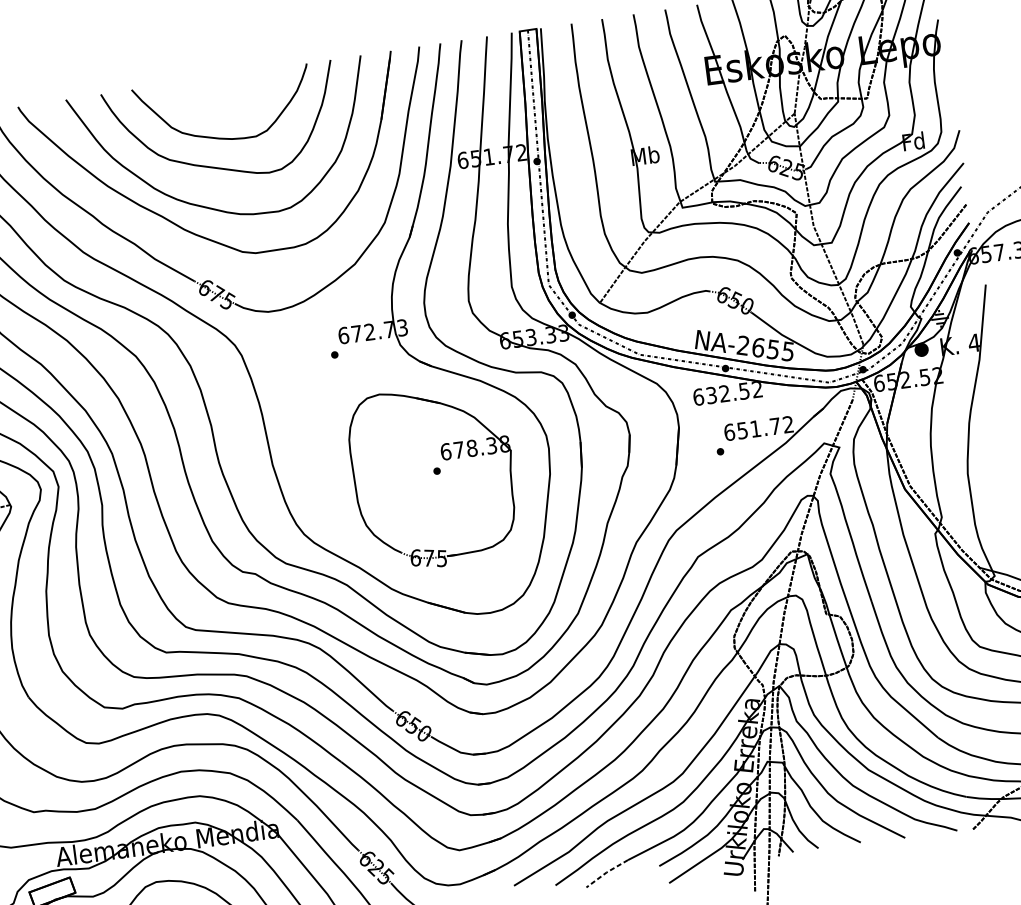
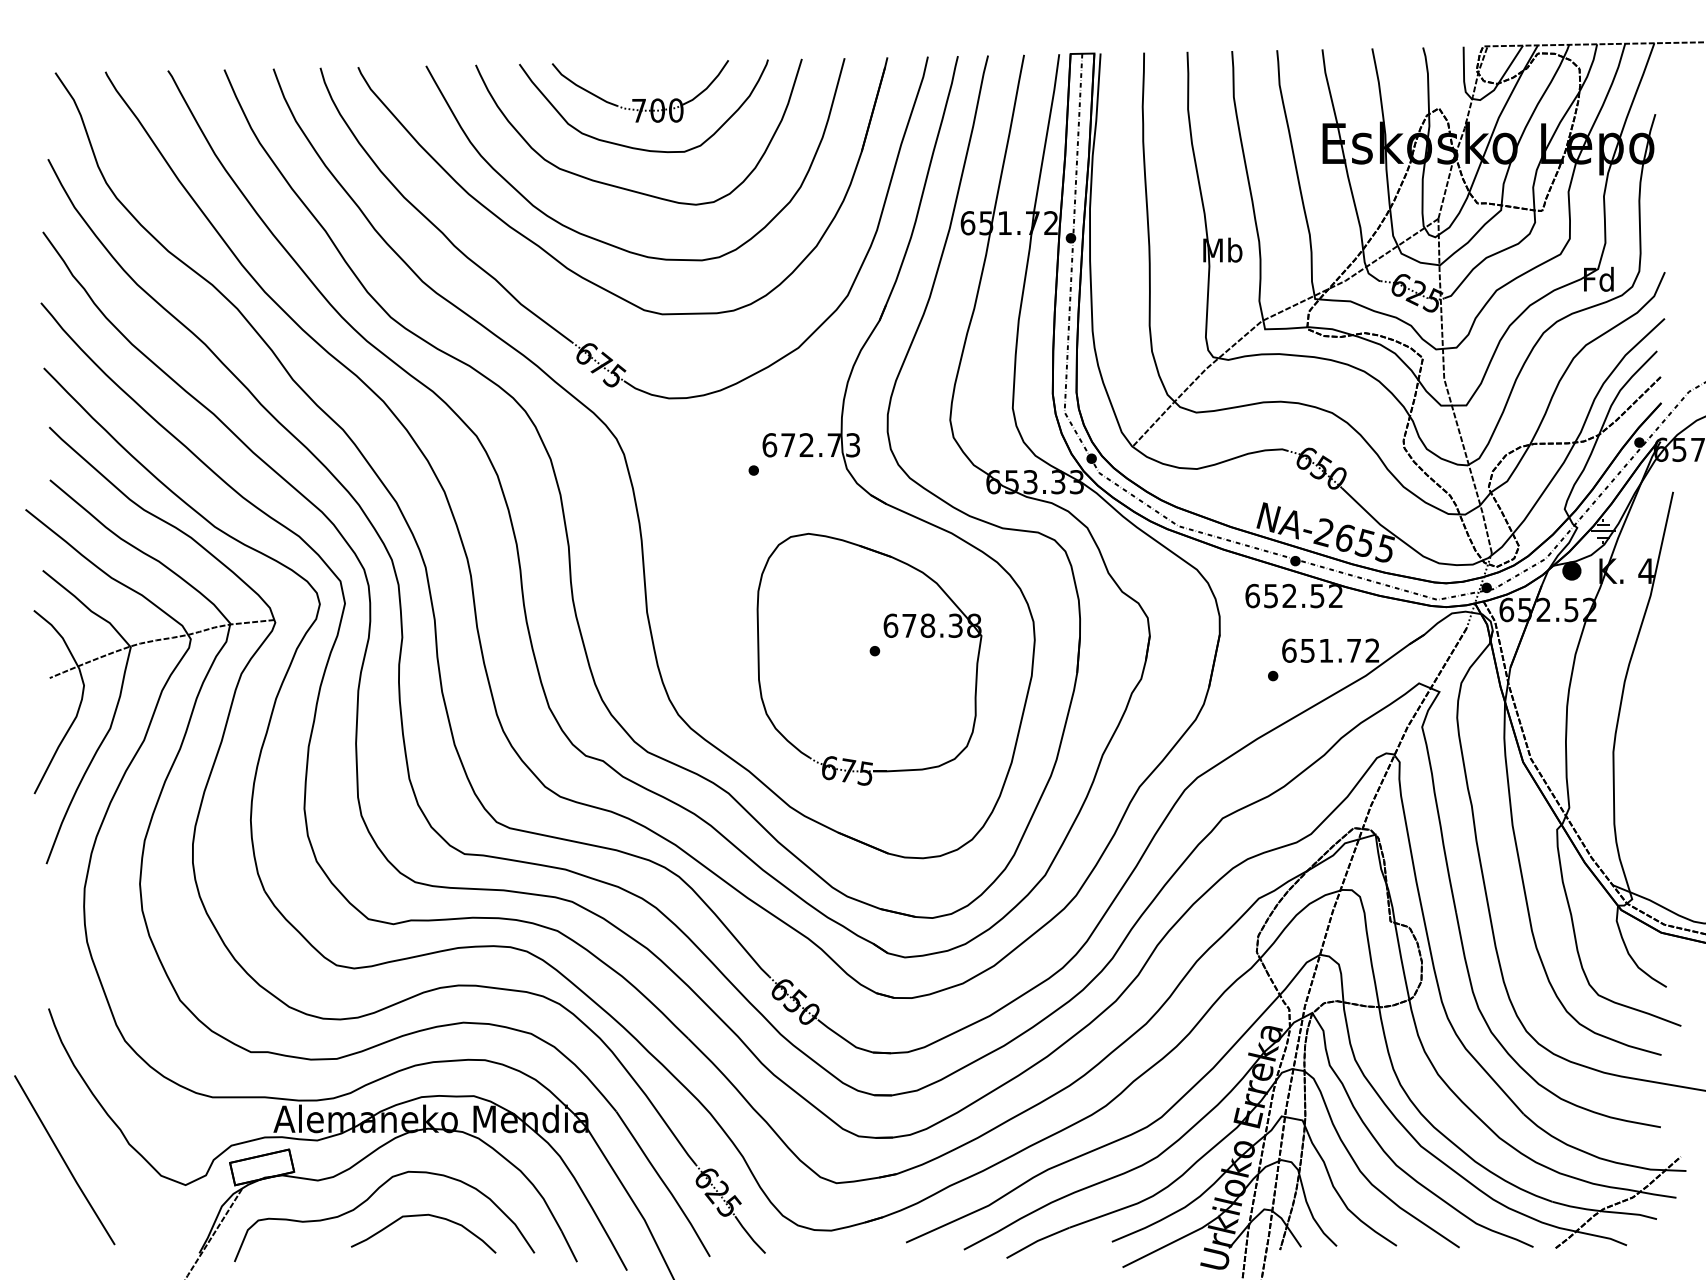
part: (219, 103) -> (639, 99), added
text: (711, 395) -> (1271, 595), 632.52 -> 652.52
line: (606, 872) -> (1037, 1240), dashed -> solid

